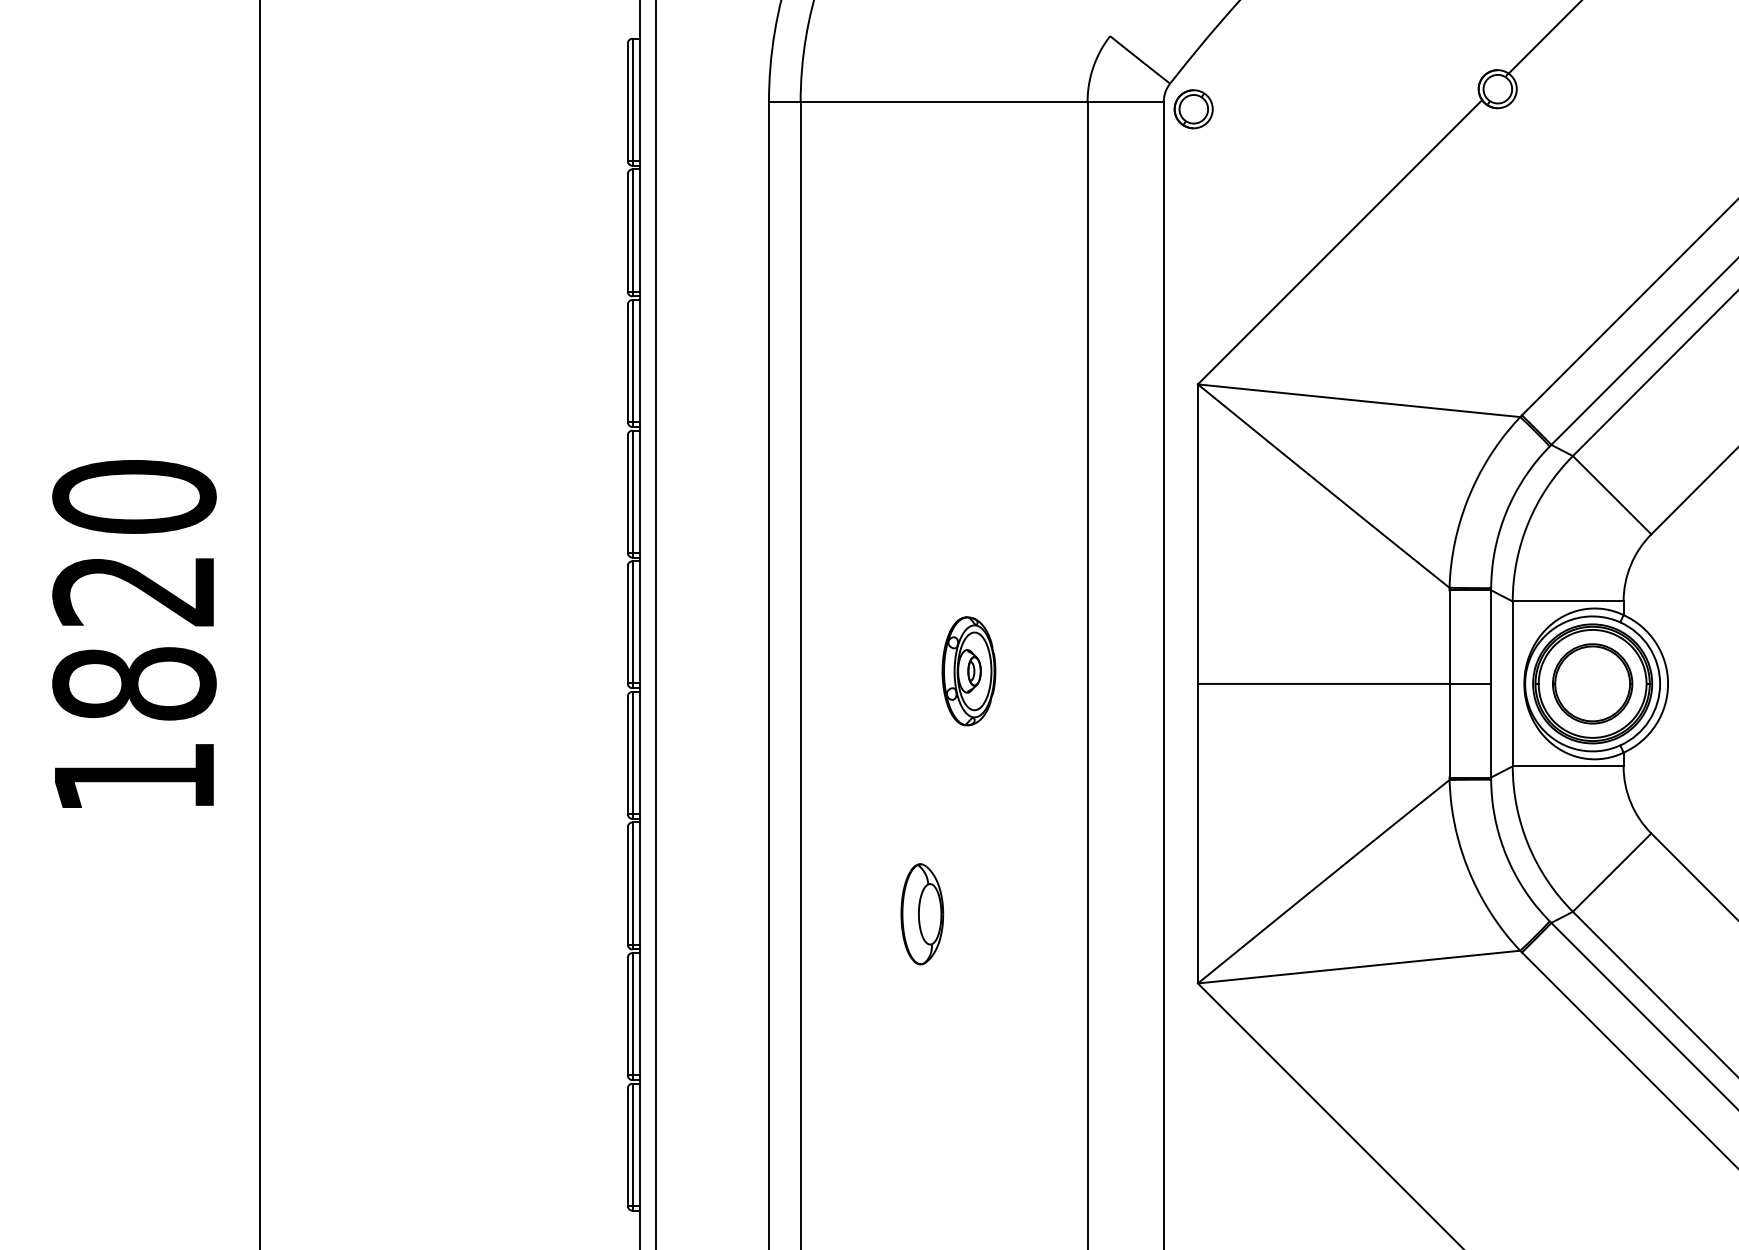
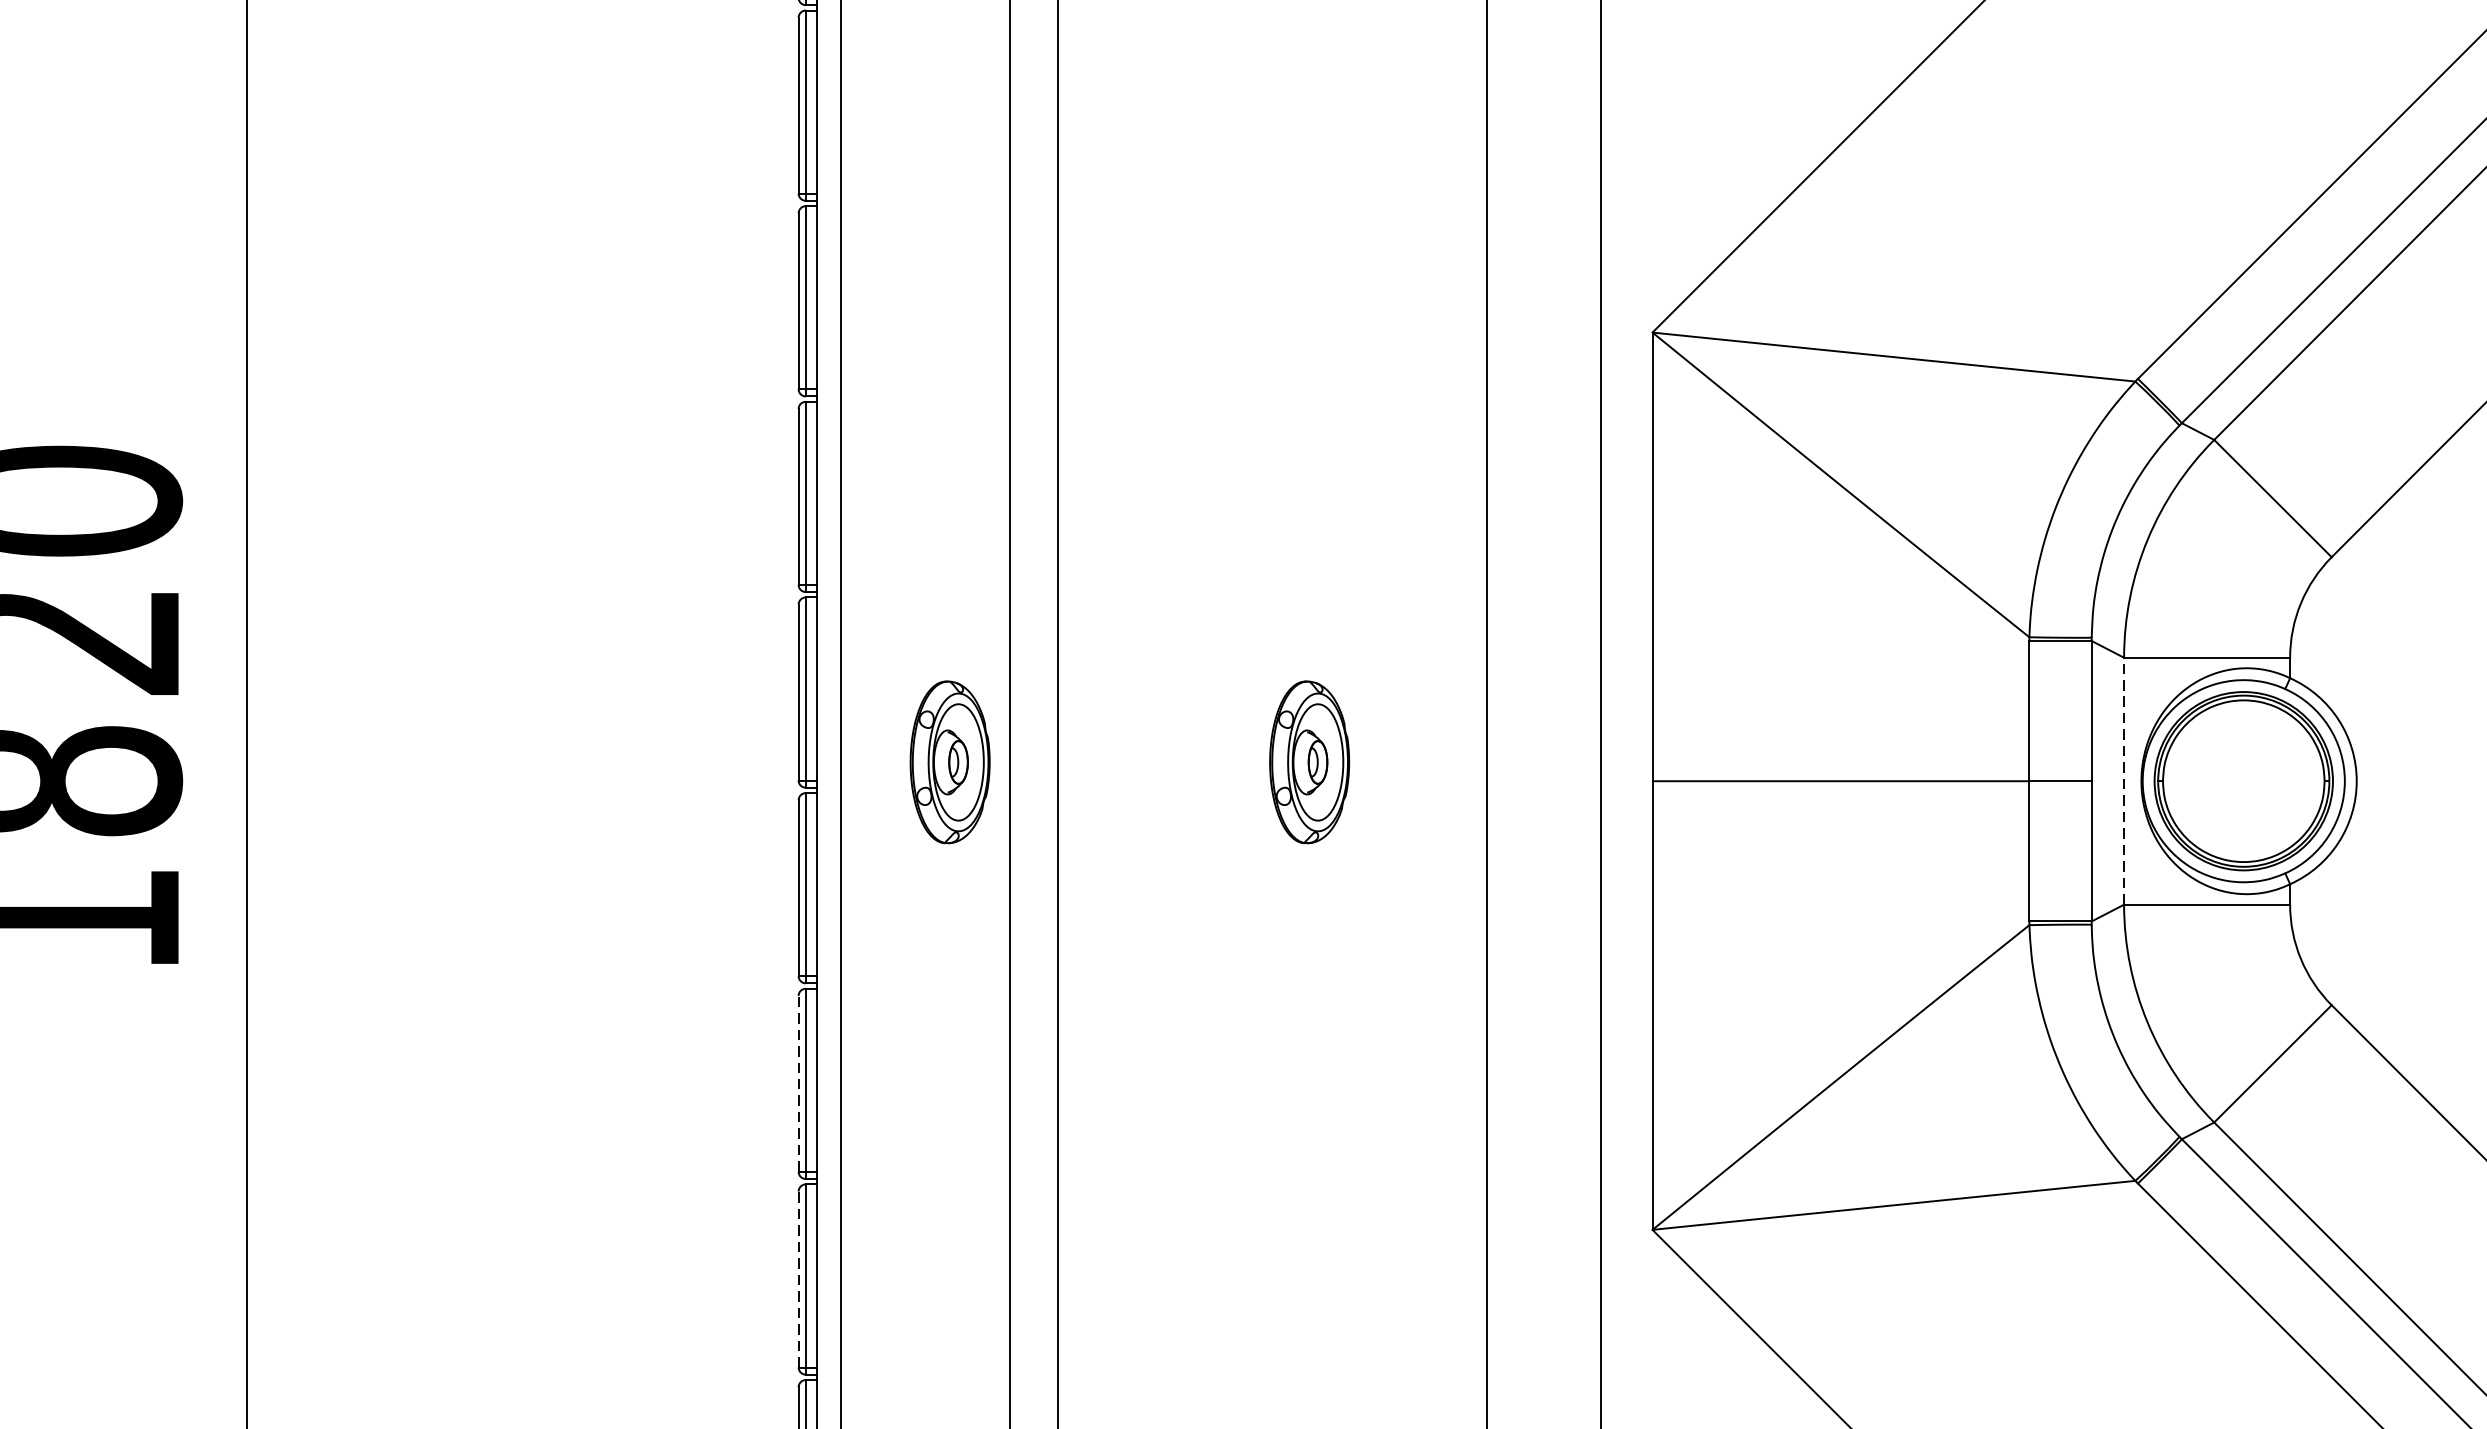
part: (728, 671) -> (949, 762), added
line: (1512, 683) -> (2123, 780), solid -> dashed
part: (1592, 683) -> (2243, 780), removed
line: (627, 885) -> (798, 1083), solid -> dashed
part: (922, 914) -> (1240, 1126), removed
line: (627, 1016) -> (798, 1279), solid -> dashed

